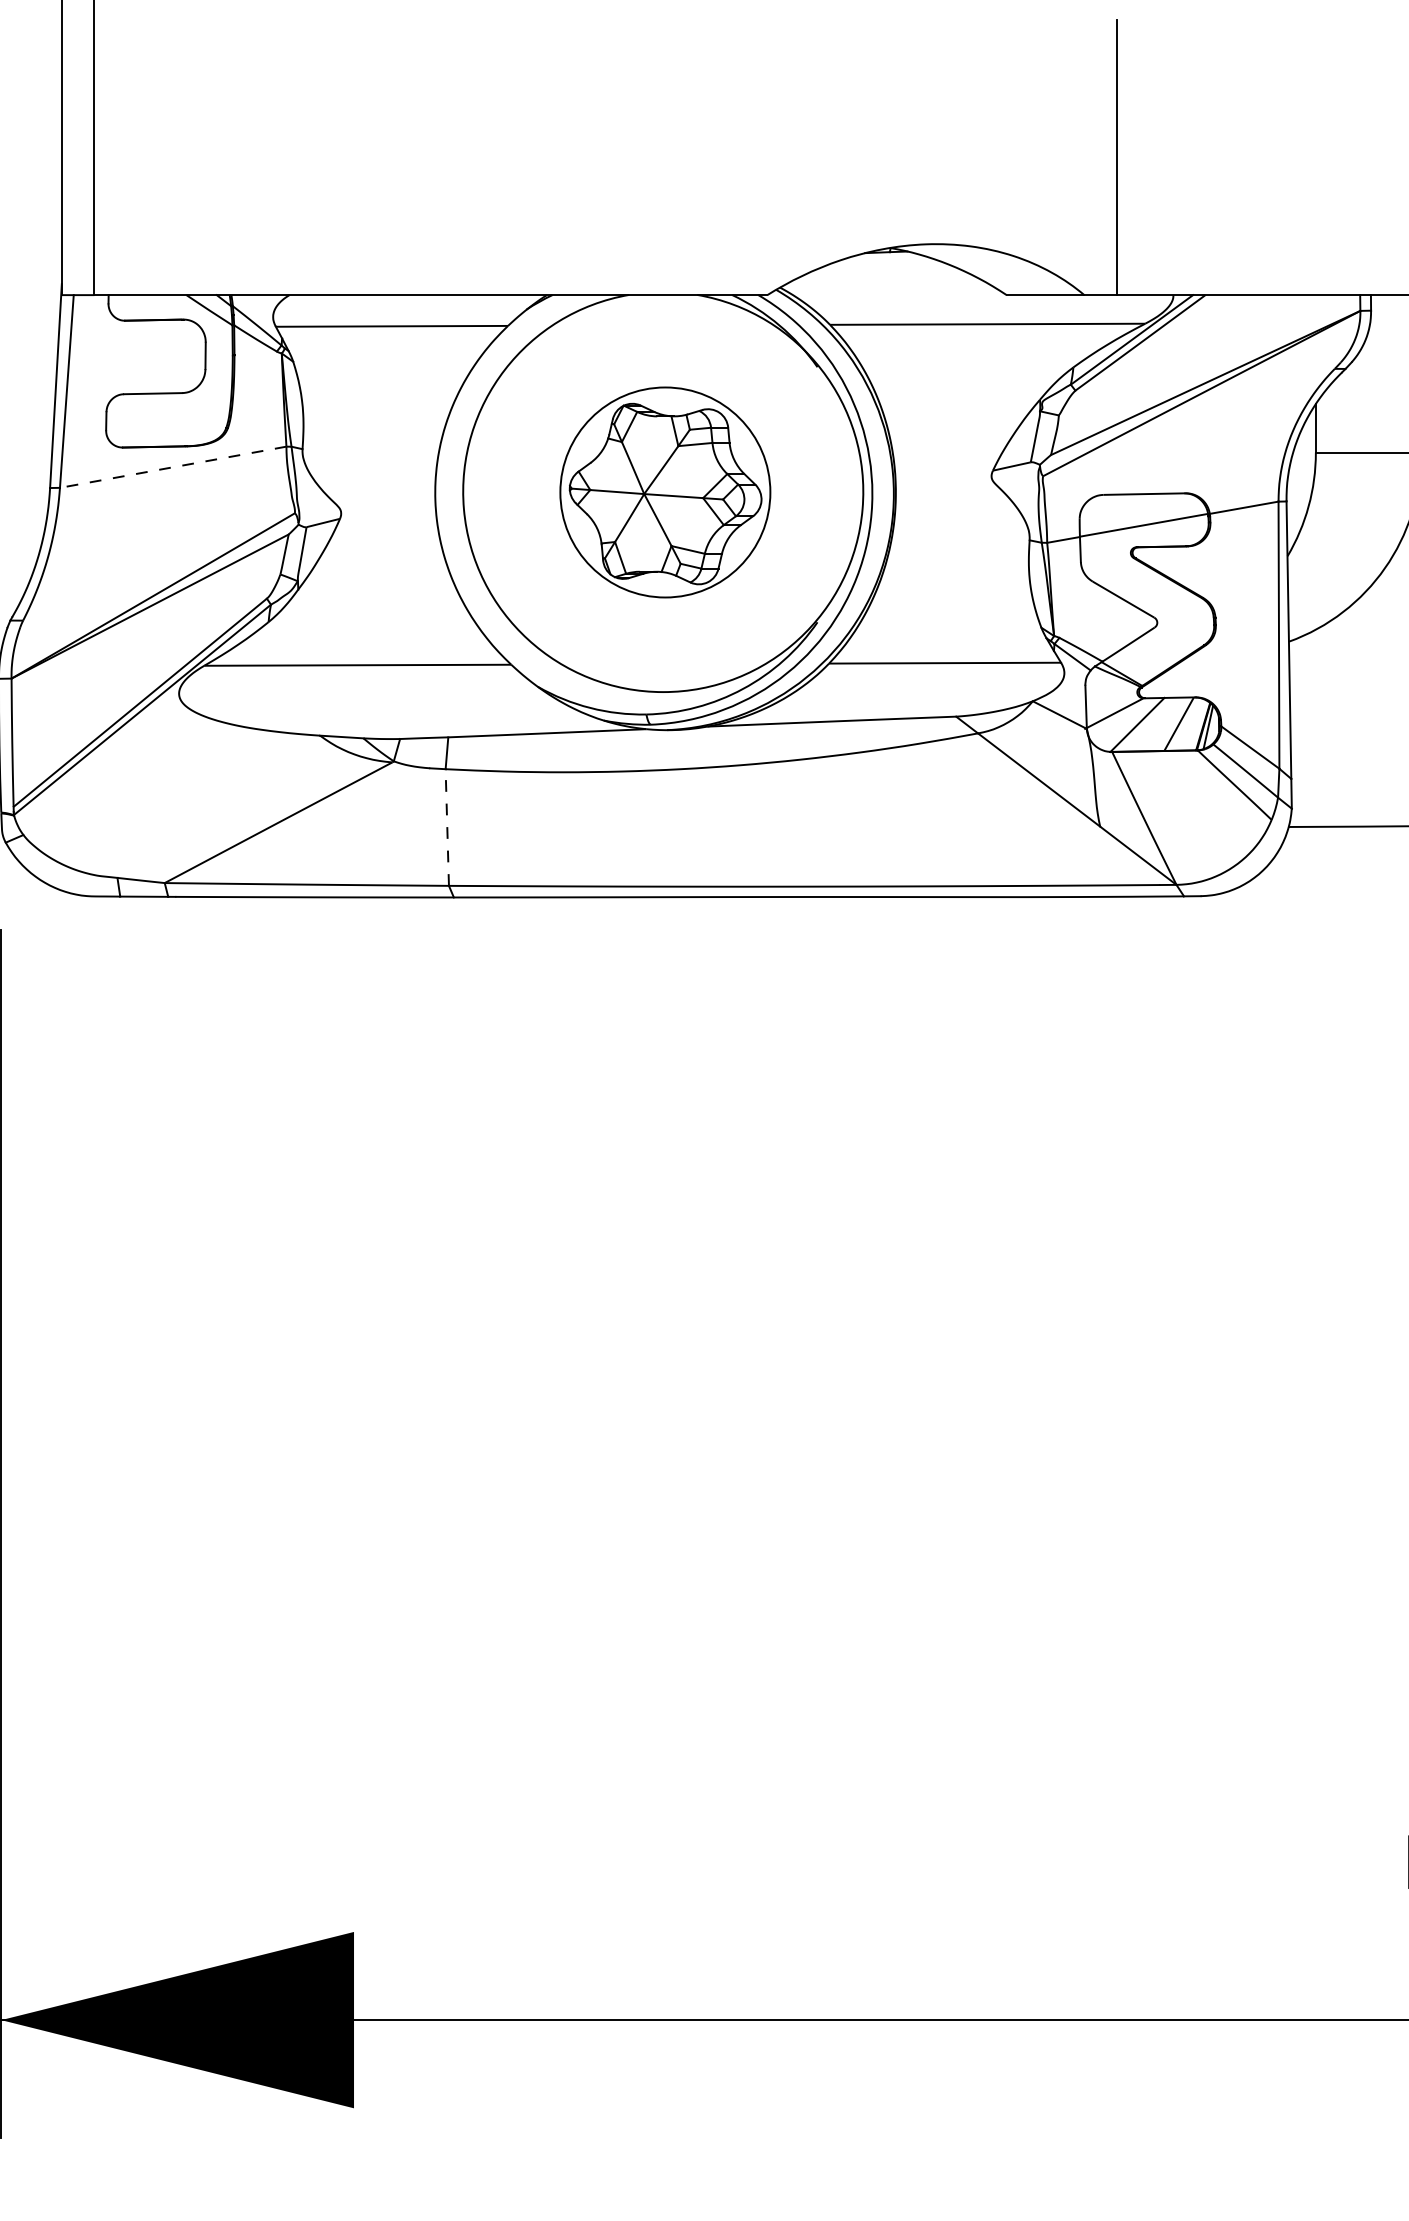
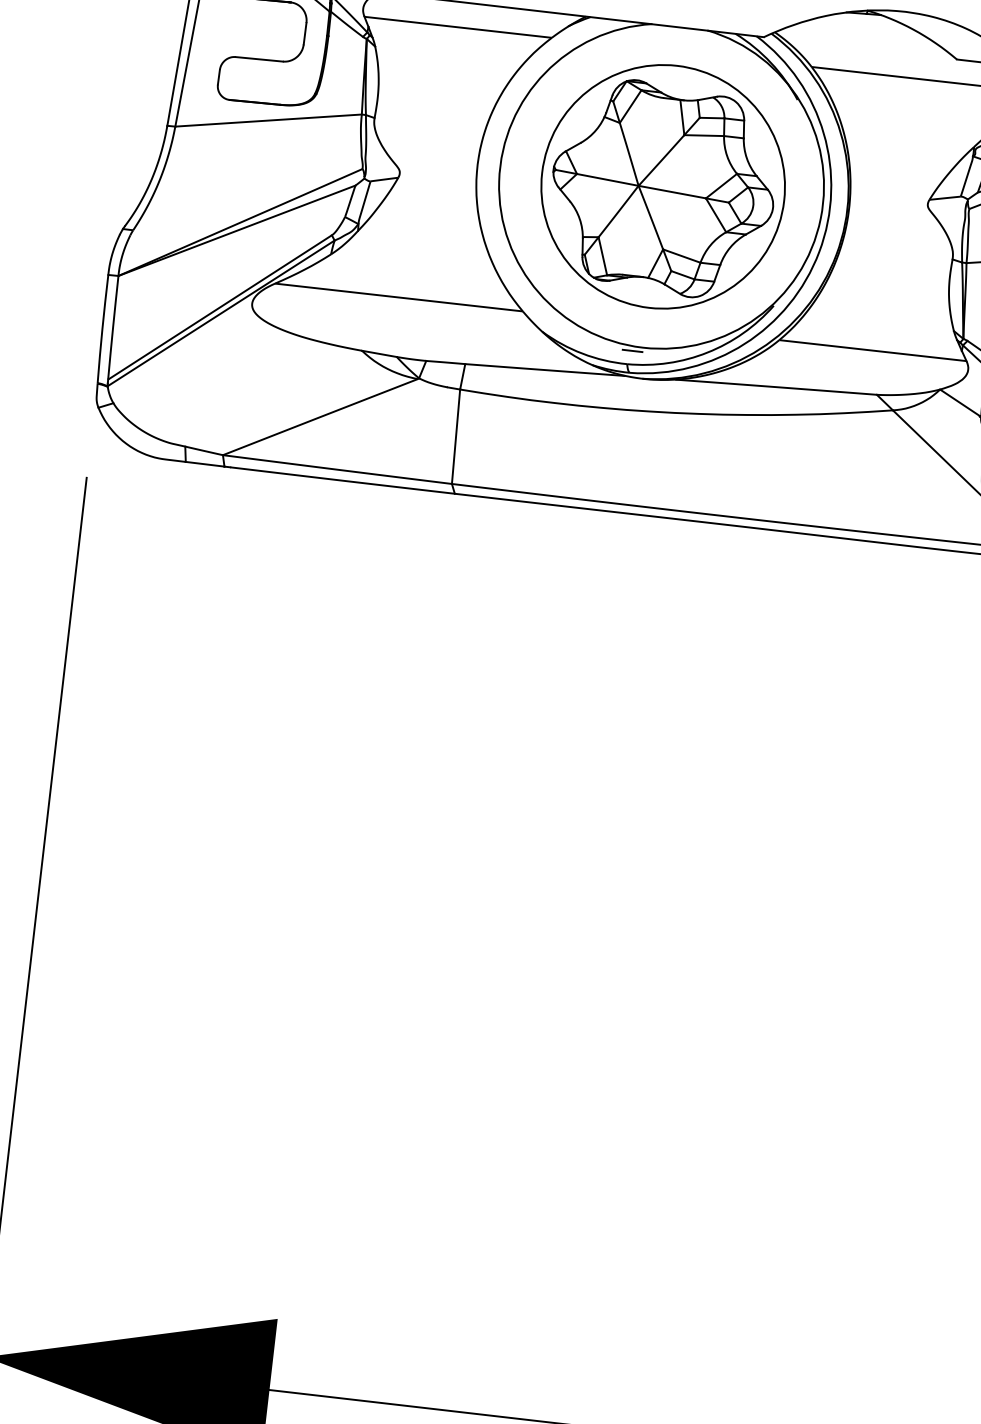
line: (173, 467) -> (268, 120), dashed -> solid
part: (665, 492) -> (663, 186), size x1.43
line: (650, 697) -> (632, 350), added
line: (447, 827) -> (456, 436), dashed -> solid

